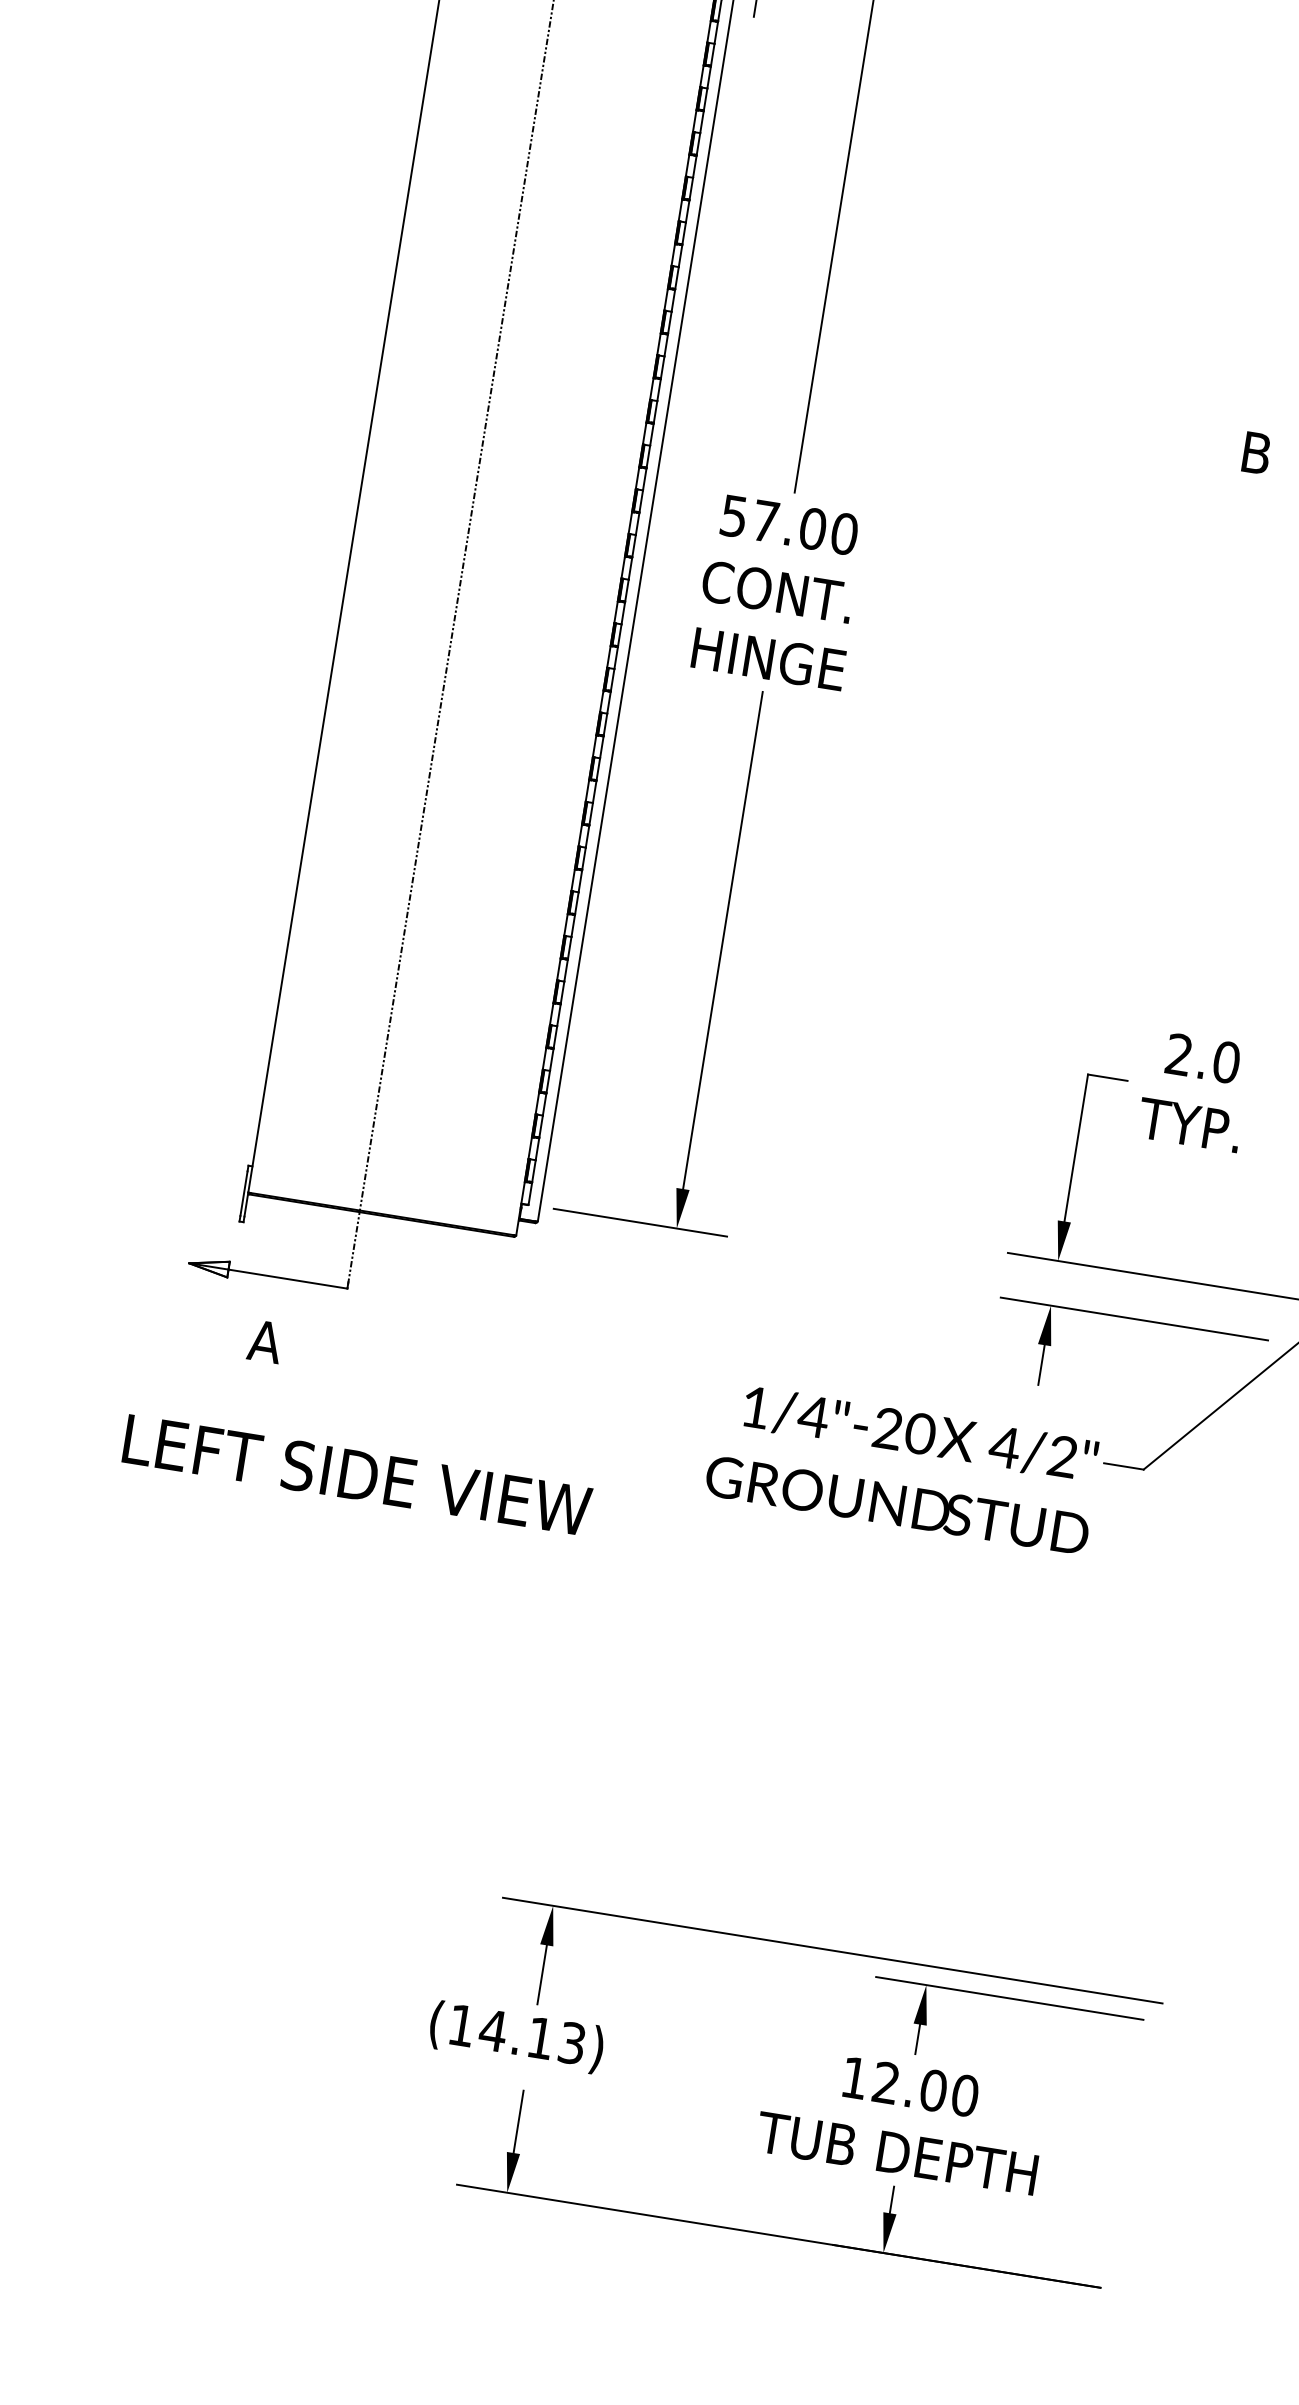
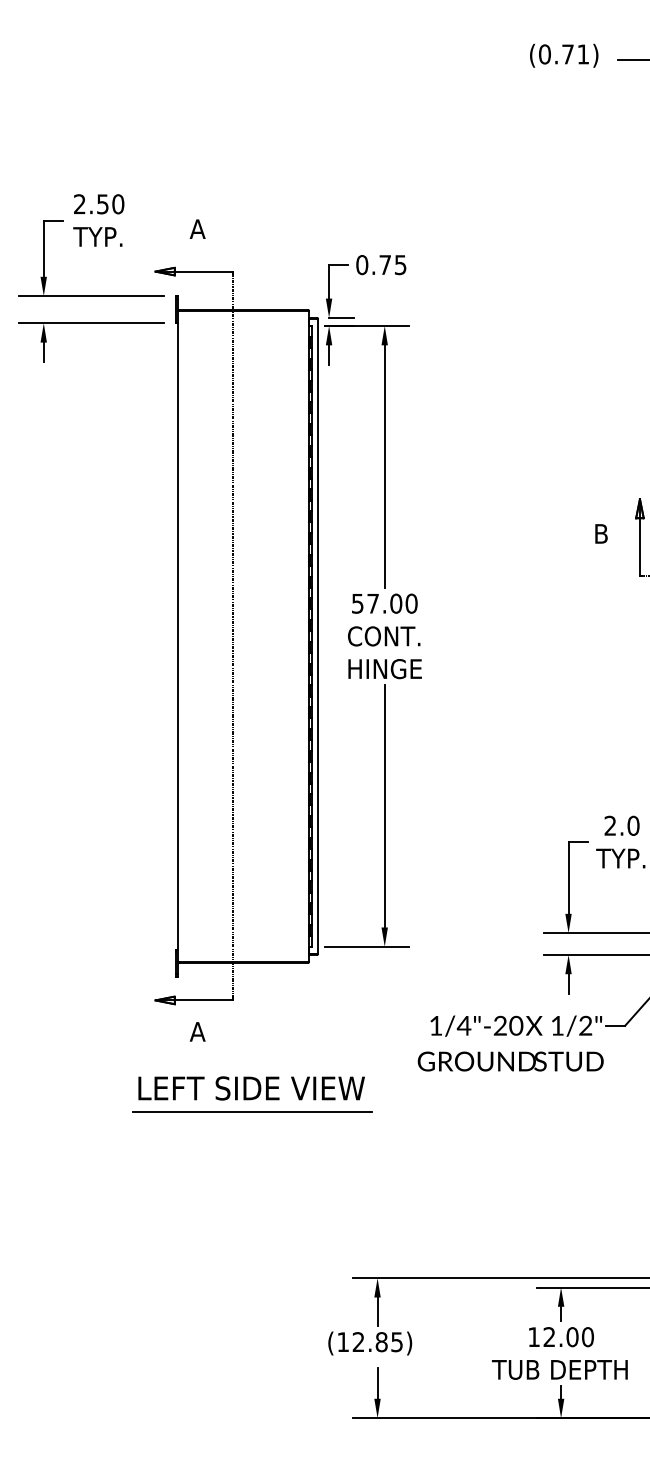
text: (1005, 1446) -> (557, 1025), 4/2" -> 1/2"
line: (351, 1522) -> (252, 1111), added
text: (531, 2037) -> (377, 1342), (14.13) -> (12.85)

